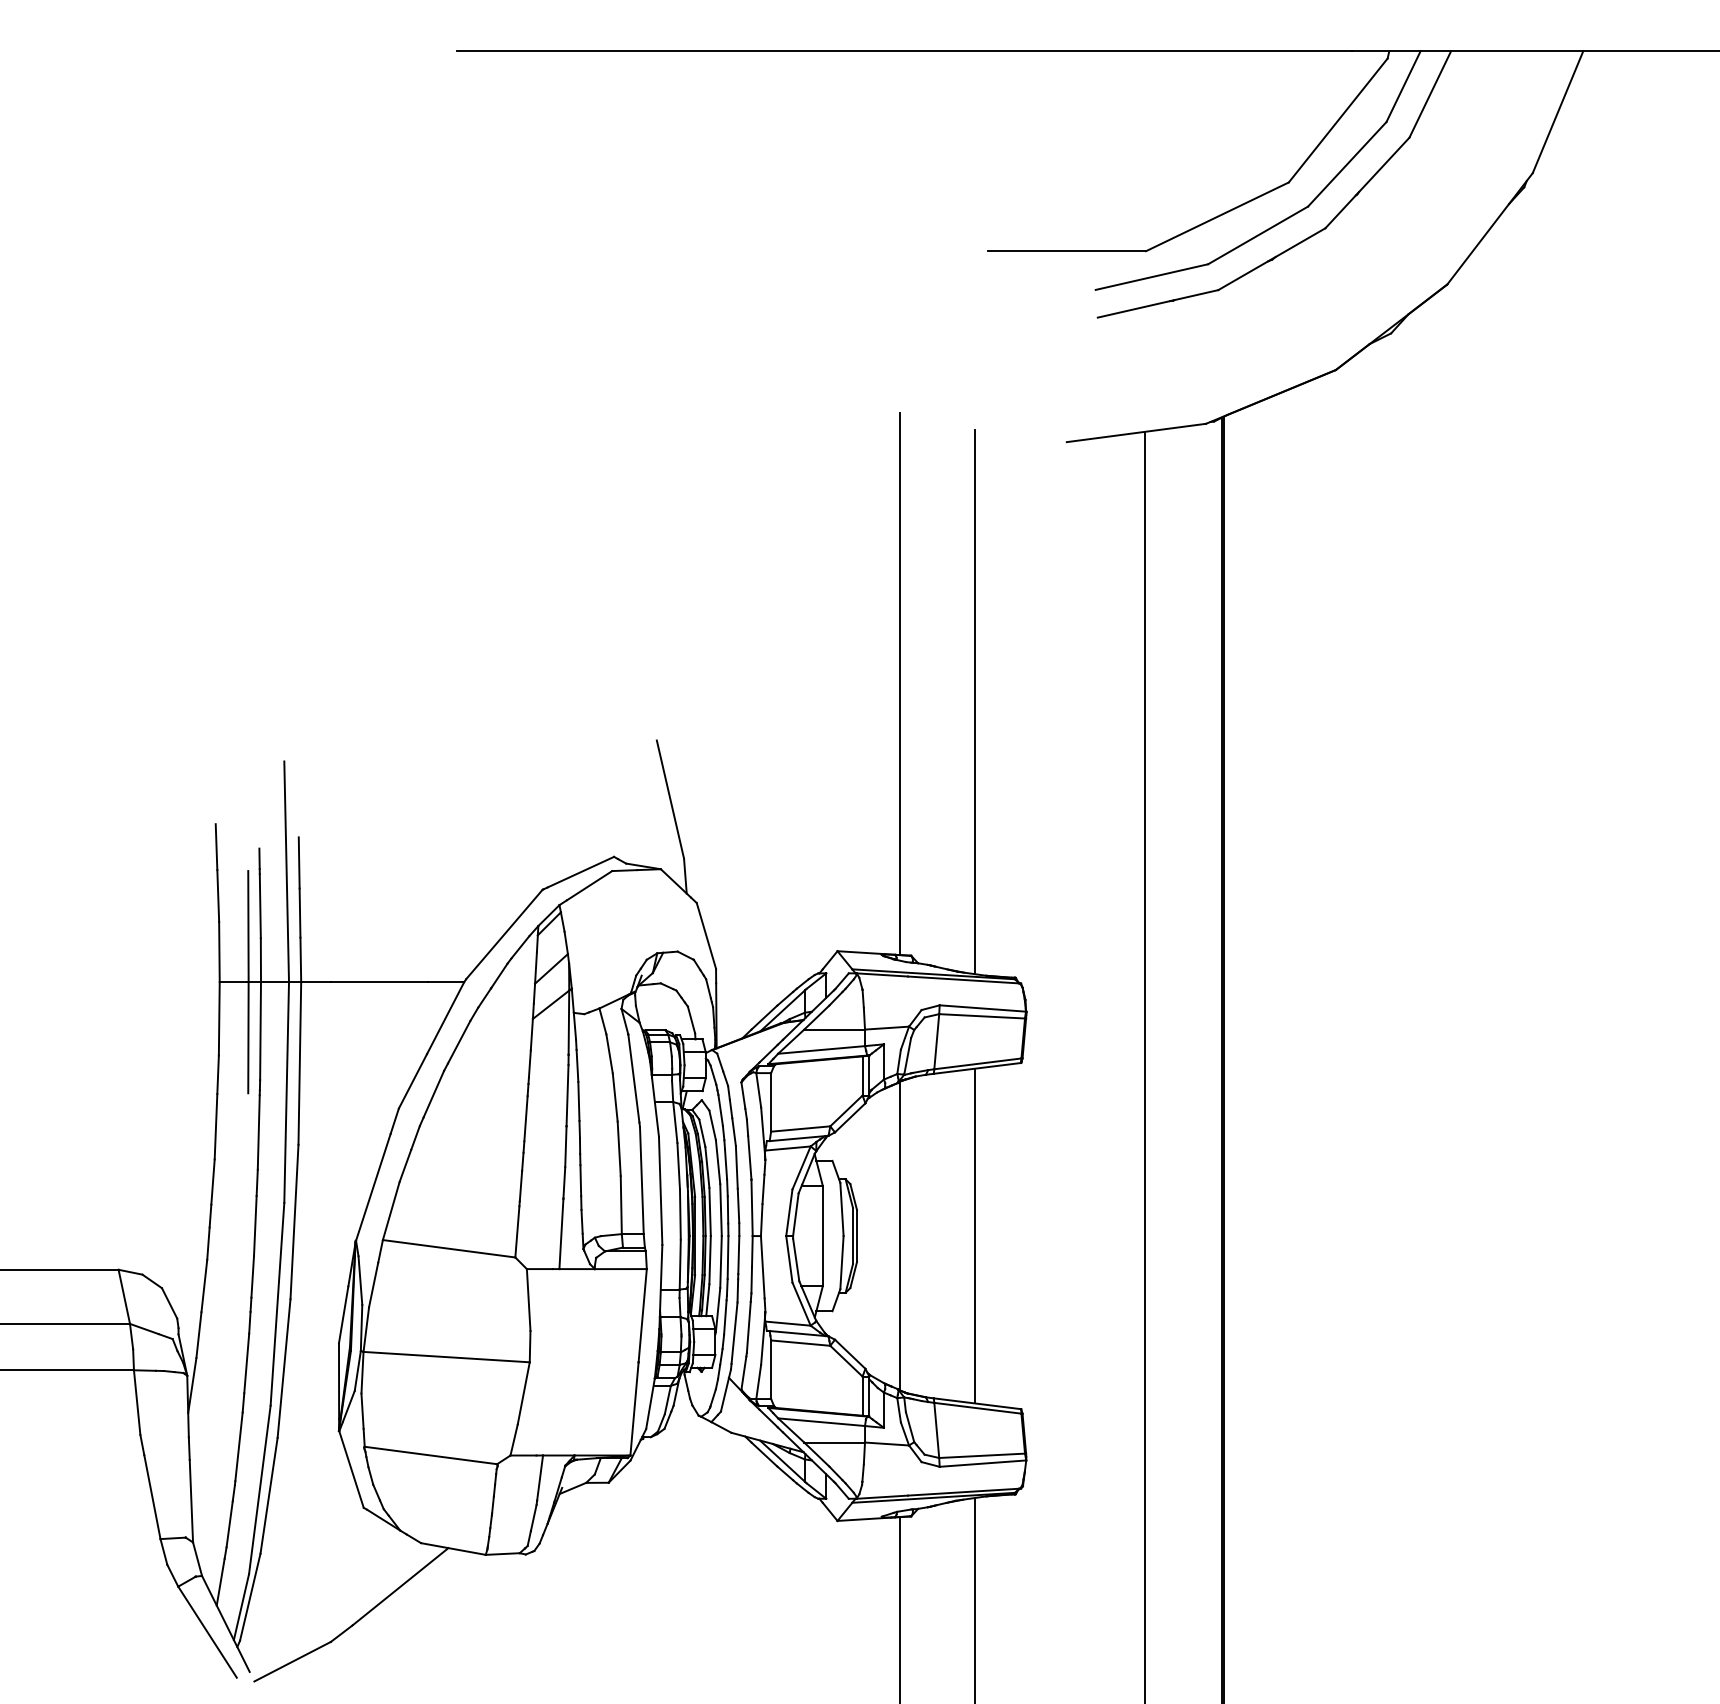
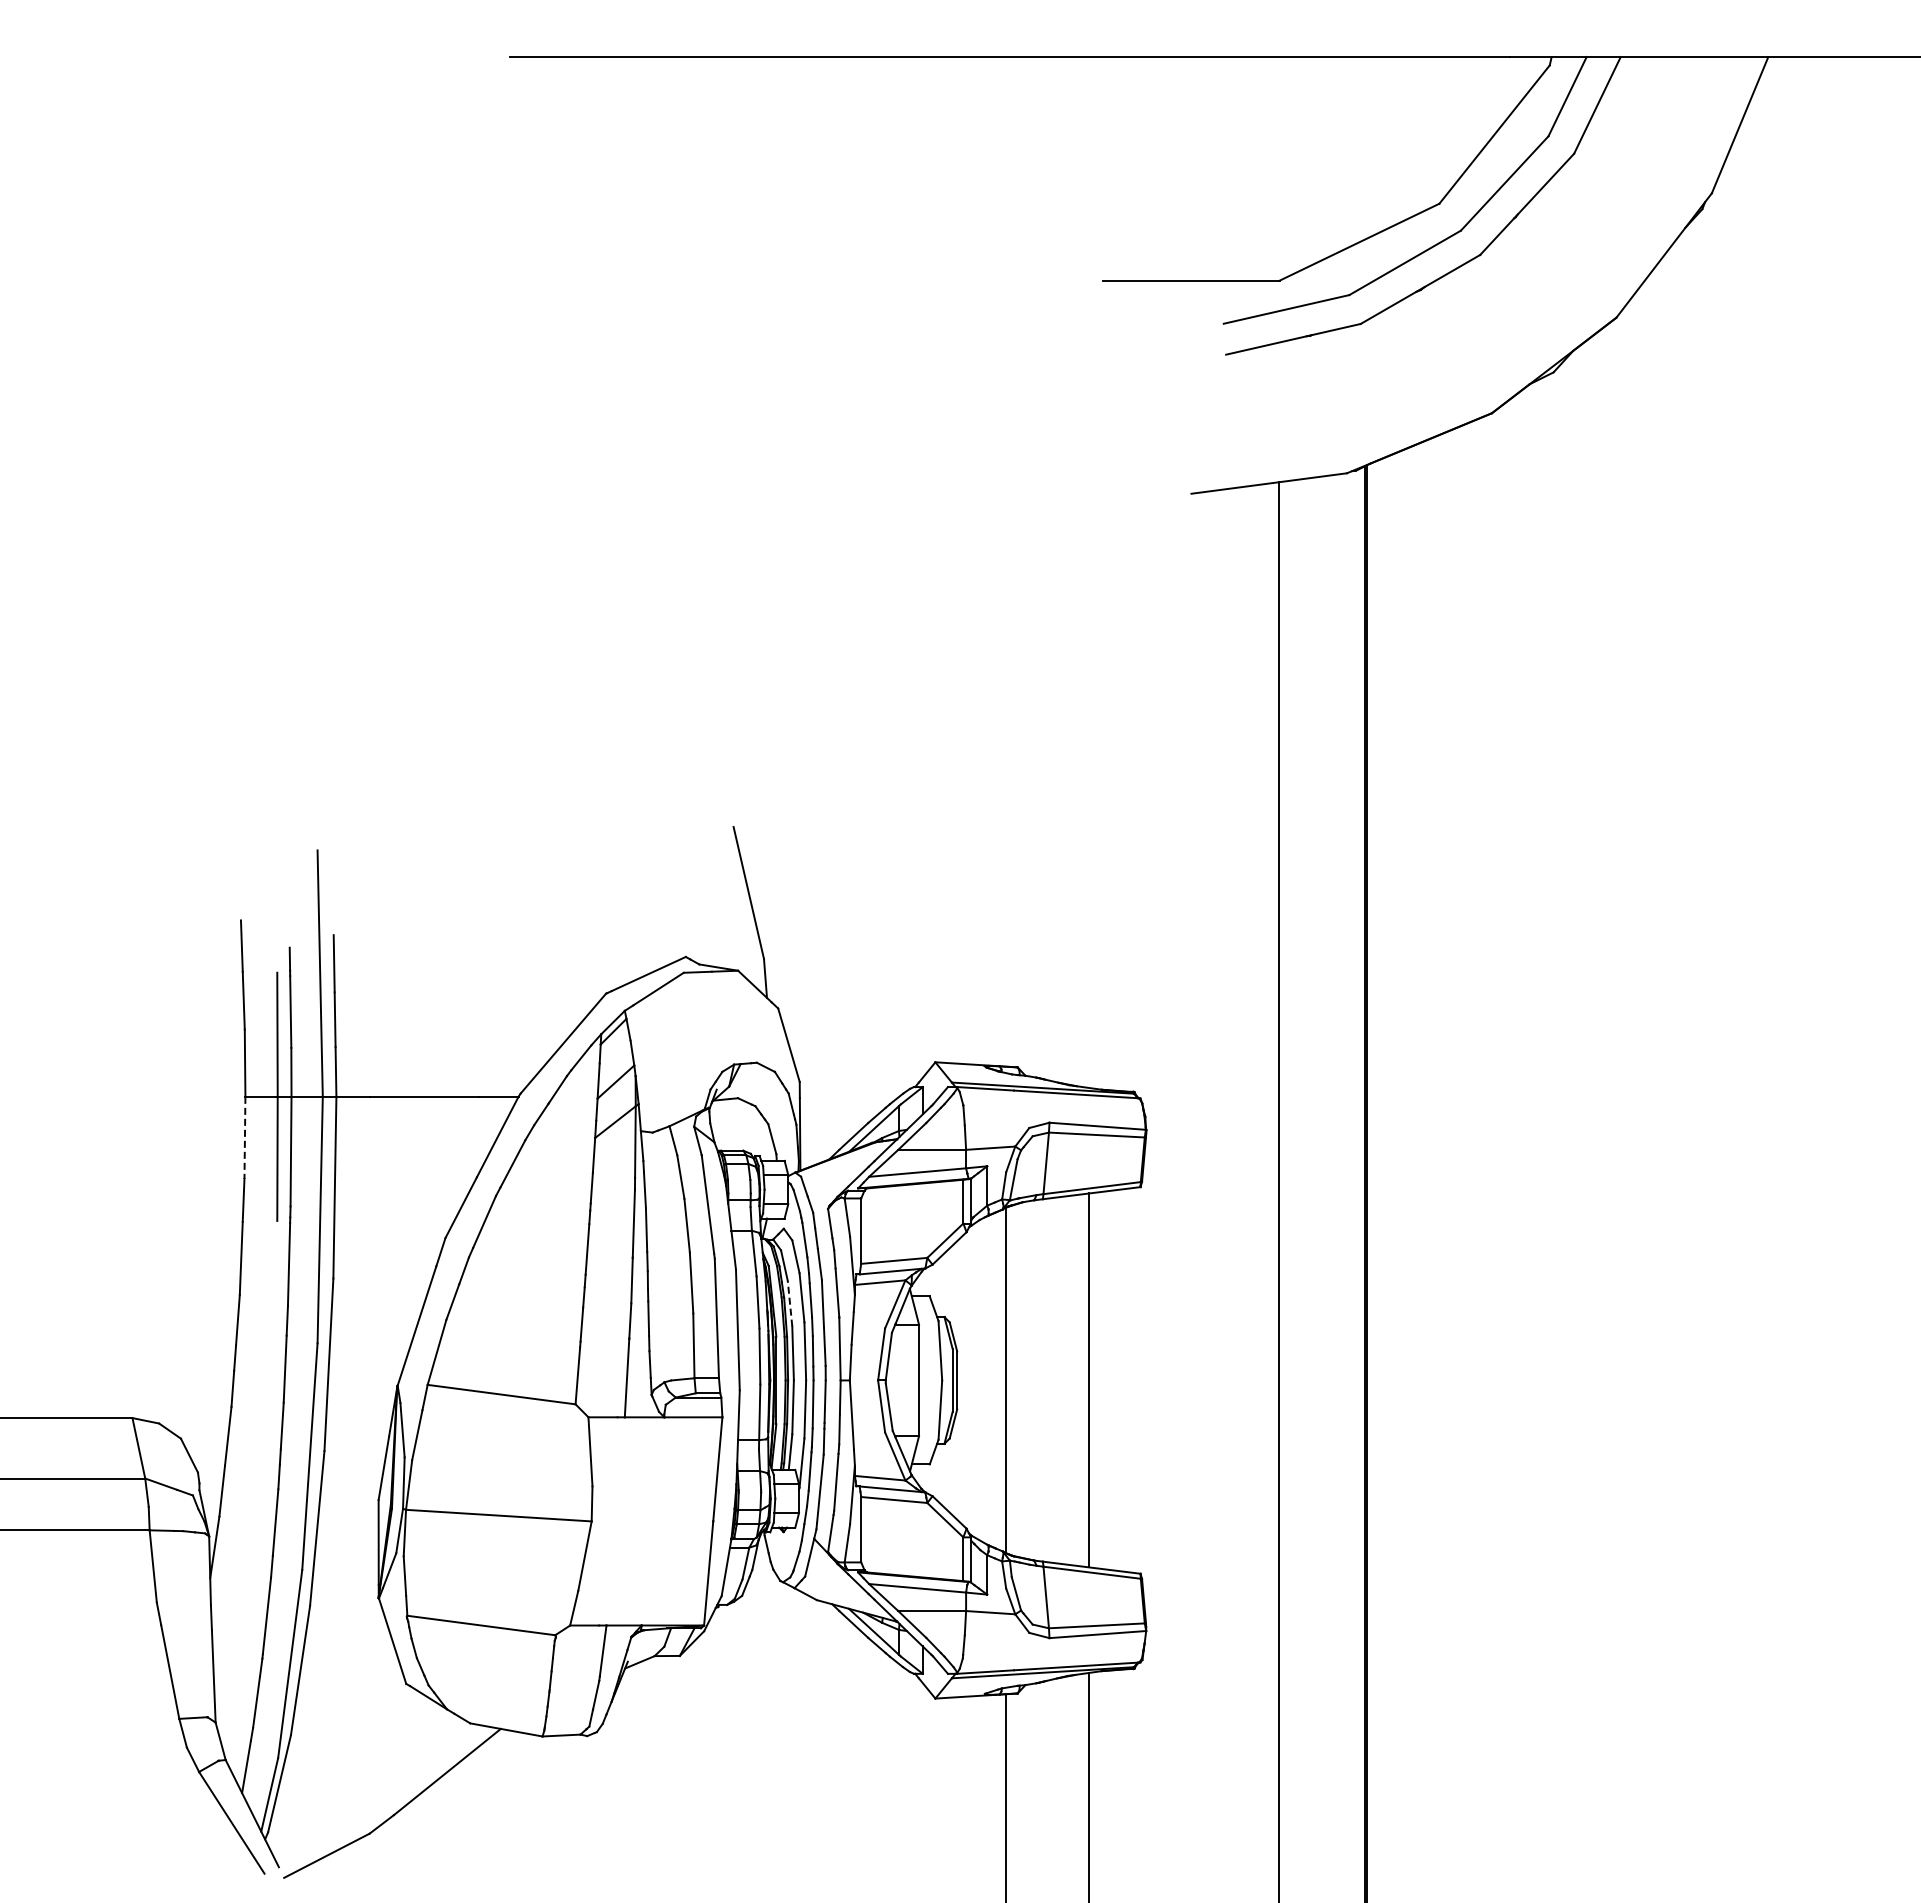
line: (900, 683) -> (1005, 763), removed
line: (975, 702) -> (1089, 784), removed
line: (218, 1019) -> (244, 1138), solid -> dashed
line: (707, 1167) -> (790, 1303), solid -> dashed

